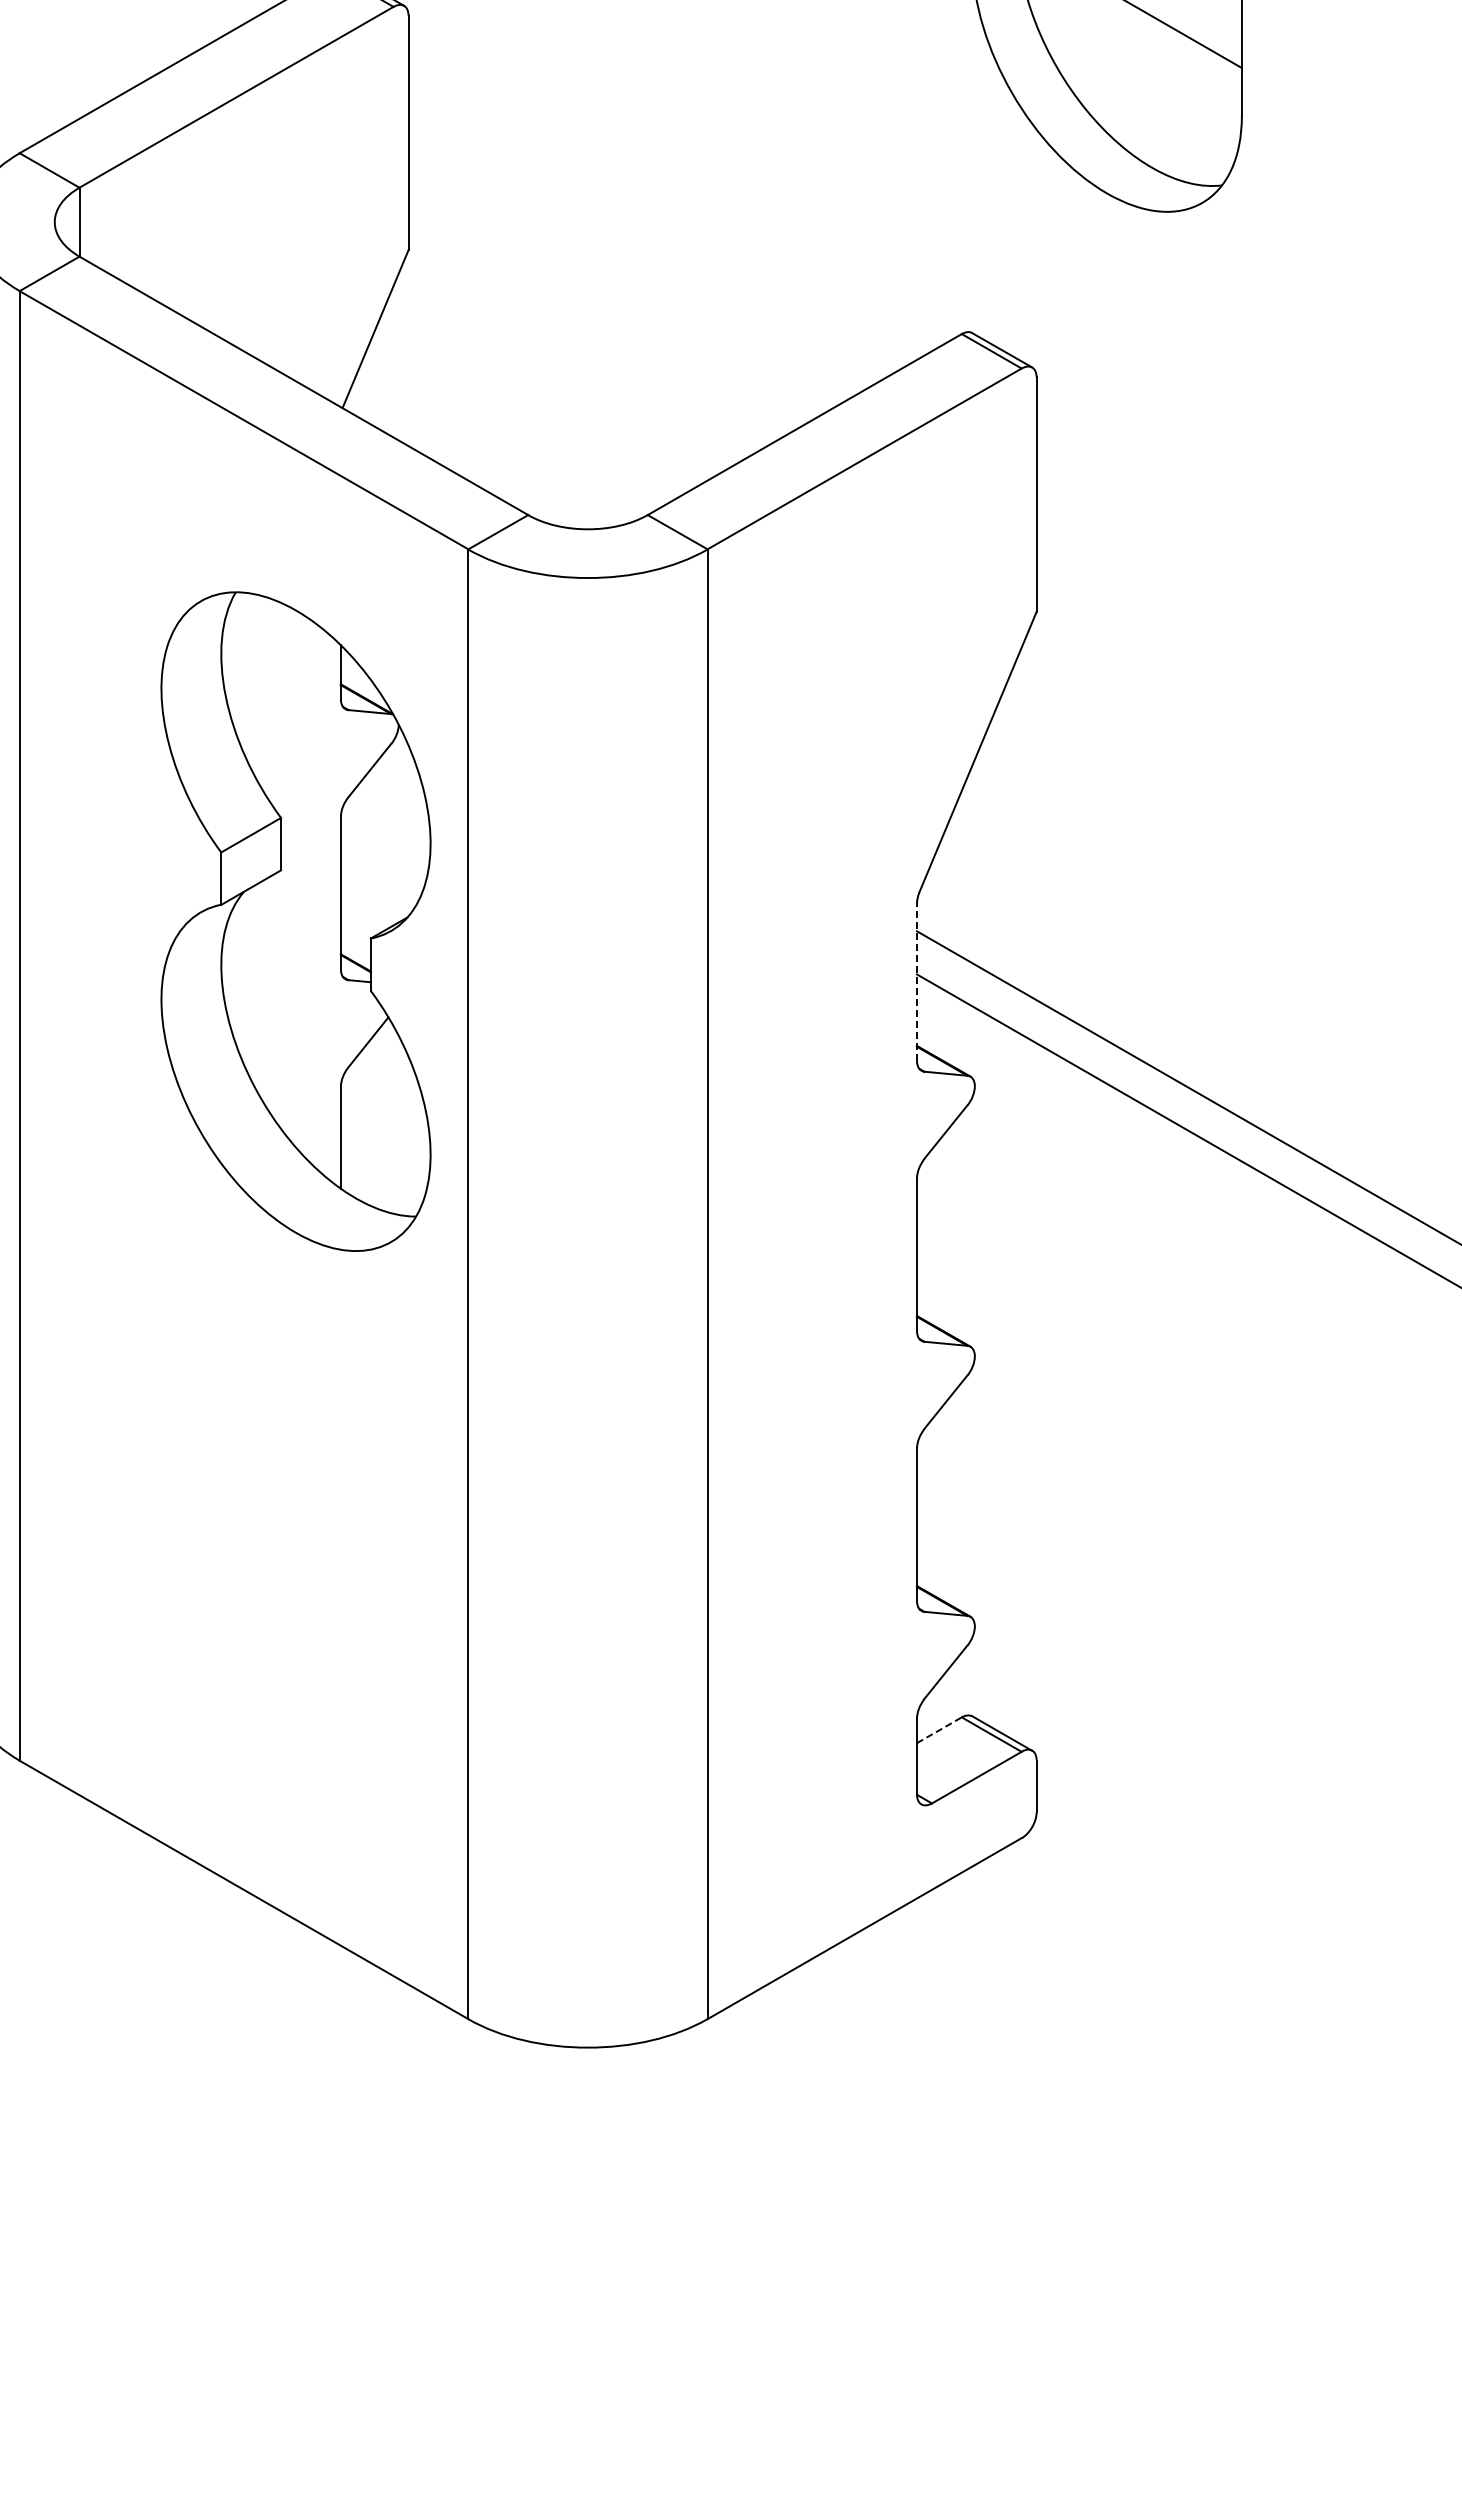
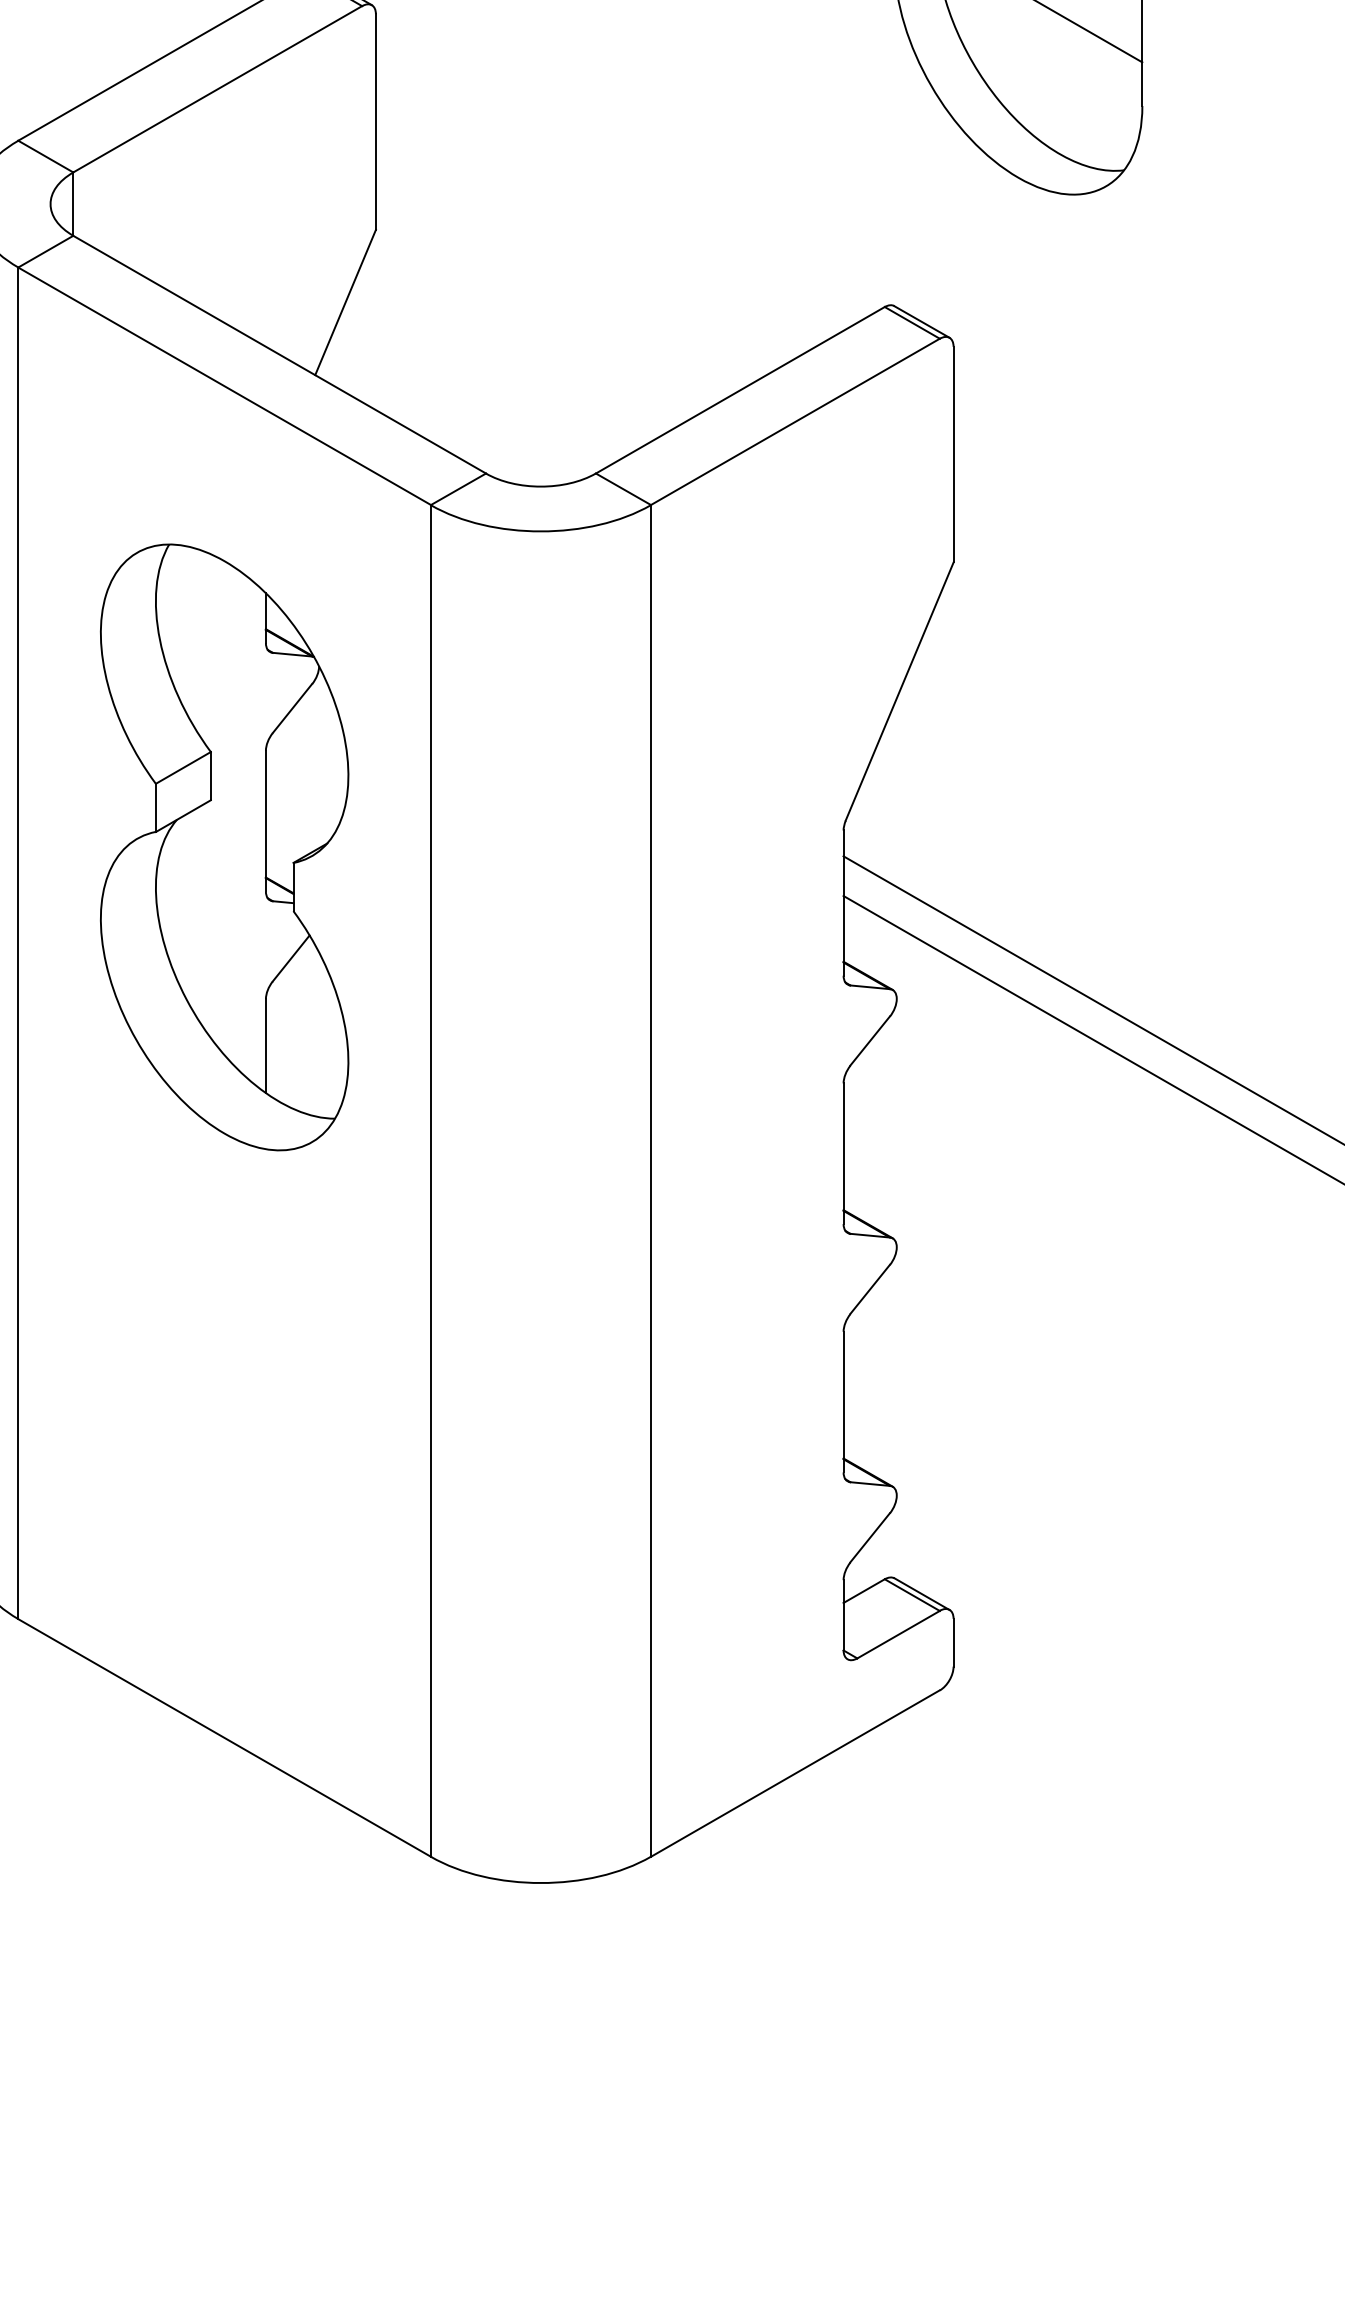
part: (295, 921) -> (224, 847), moved
line: (916, 982) -> (843, 903), dashed -> solid
line: (939, 1730) -> (864, 1591), dashed -> solid

